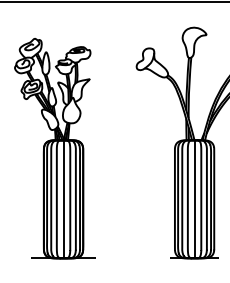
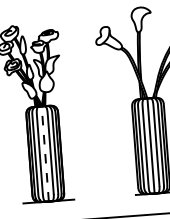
line: (63, 199) -> (45, 154), solid -> dashed

